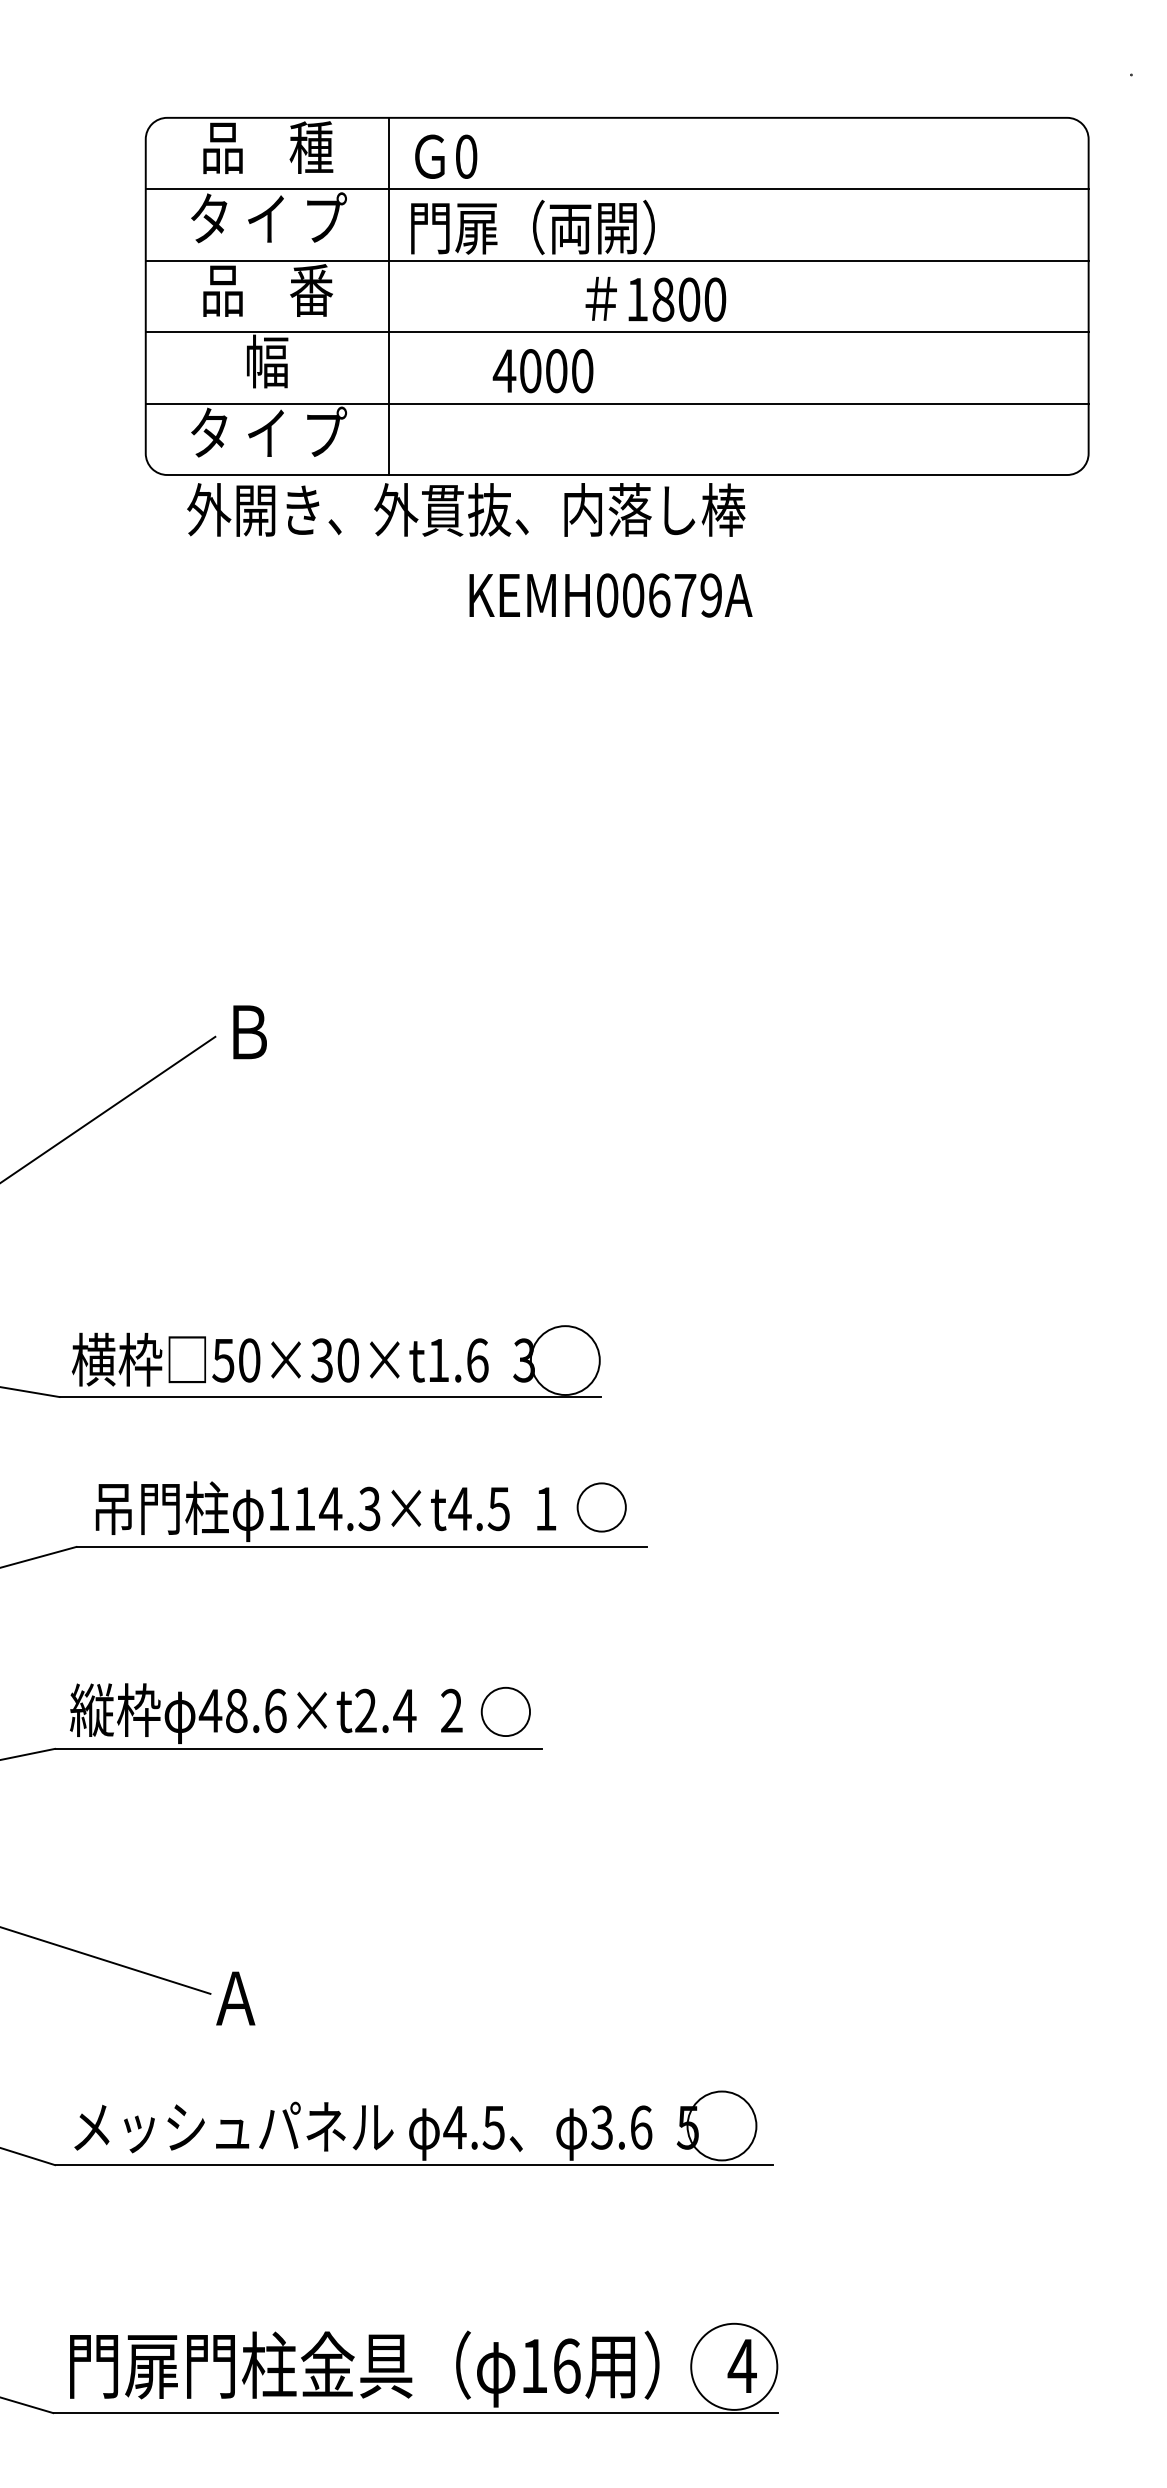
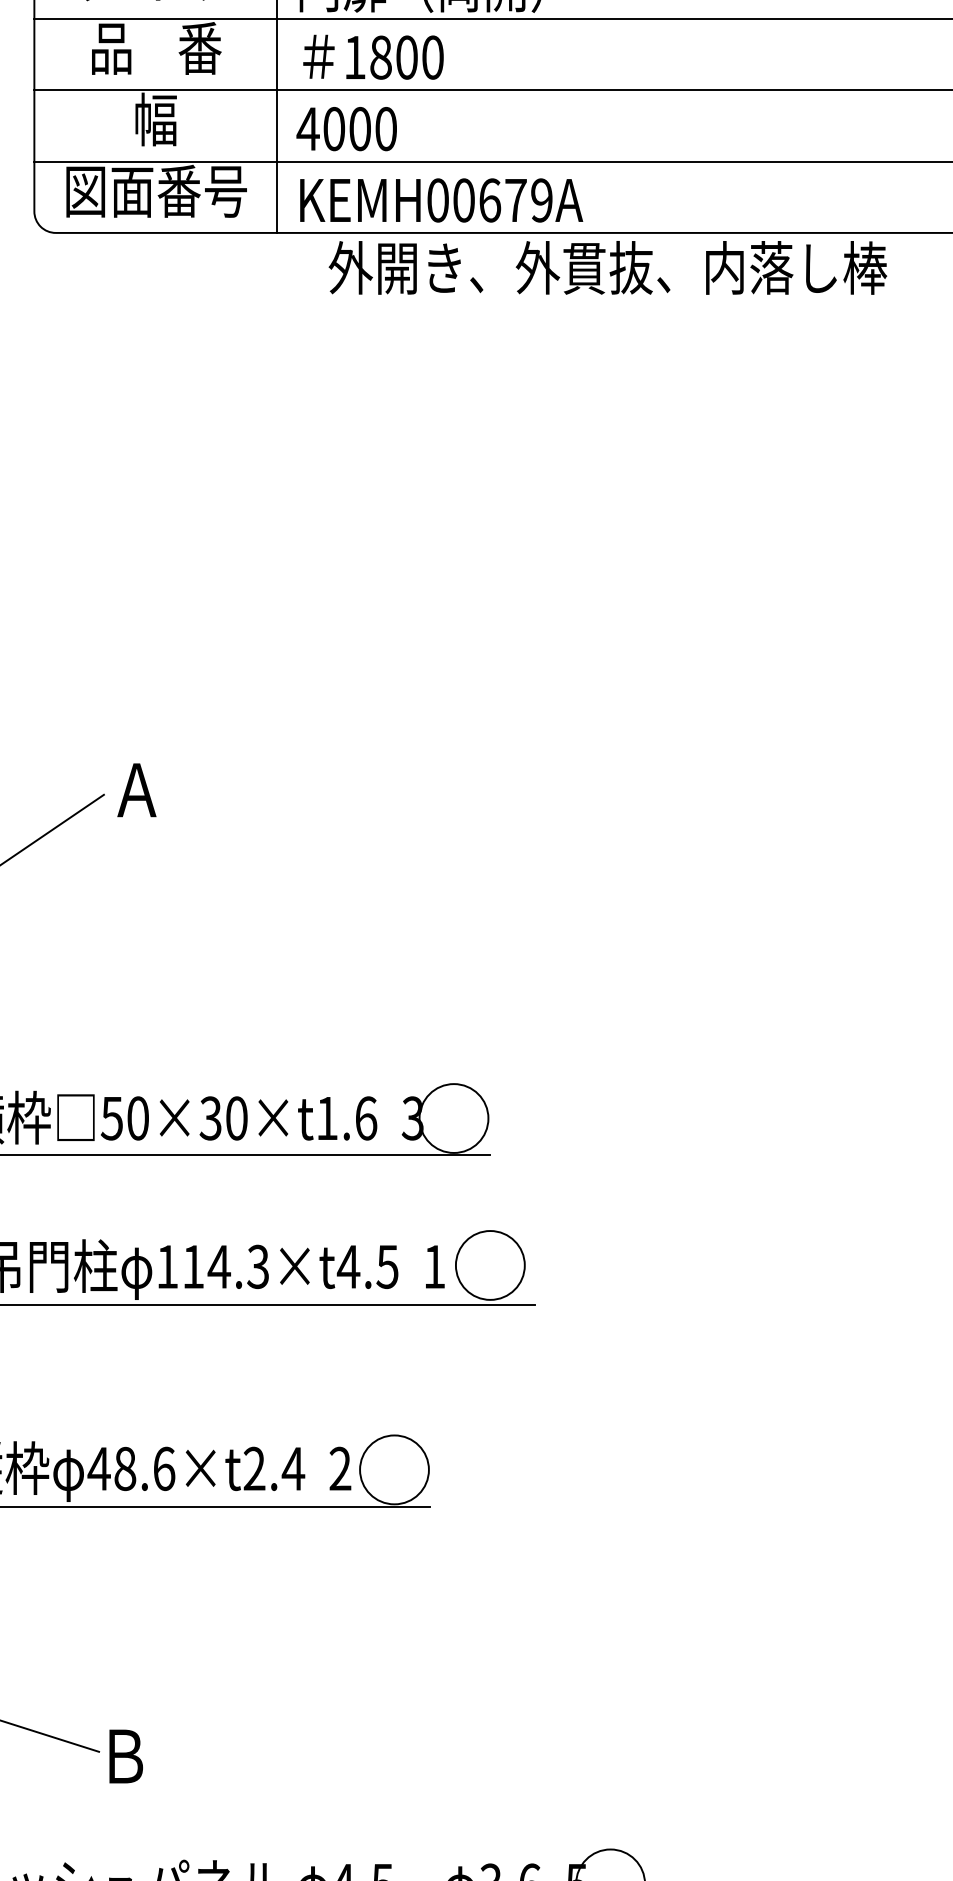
text: (655, 298) -> (373, 56), moved
text: (542, 371) -> (346, 129), moved
text: (267, 432) -> (156, 190), タ イ プ -> 図面番号
text: (466, 509) -> (608, 267), moved
text: (610, 595) -> (441, 200), moved
text: (247, 1032) -> (136, 790), Ｂ -> Ａ
circle: (601, 1507) -> (490, 1265), size x1.43
circle: (505, 1711) -> (394, 1469), size x1.43
text: (235, 1998) -> (124, 1756), Ａ -> Ｂ

